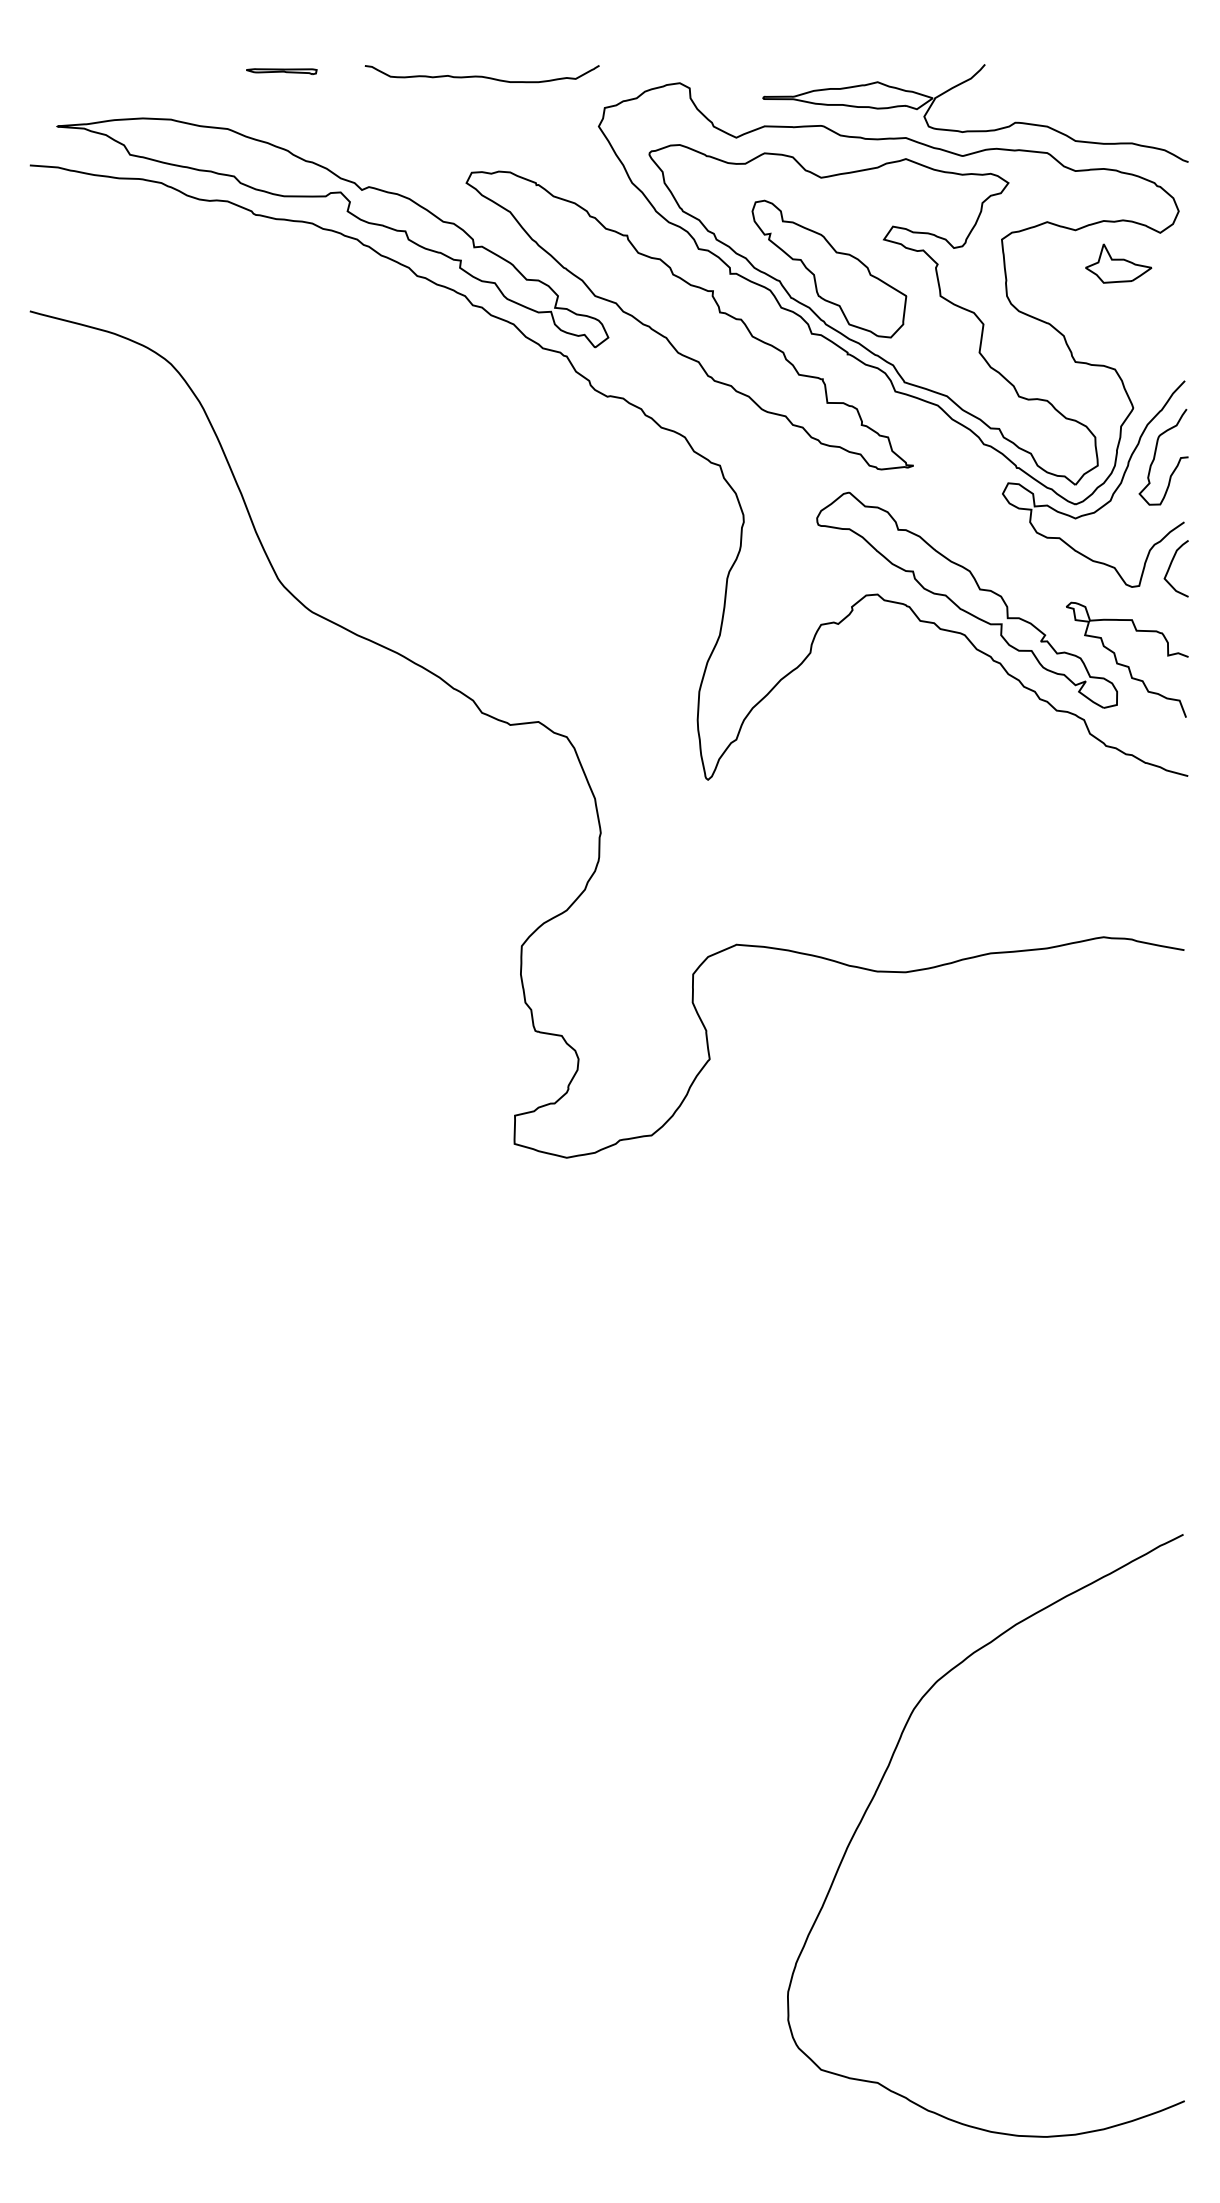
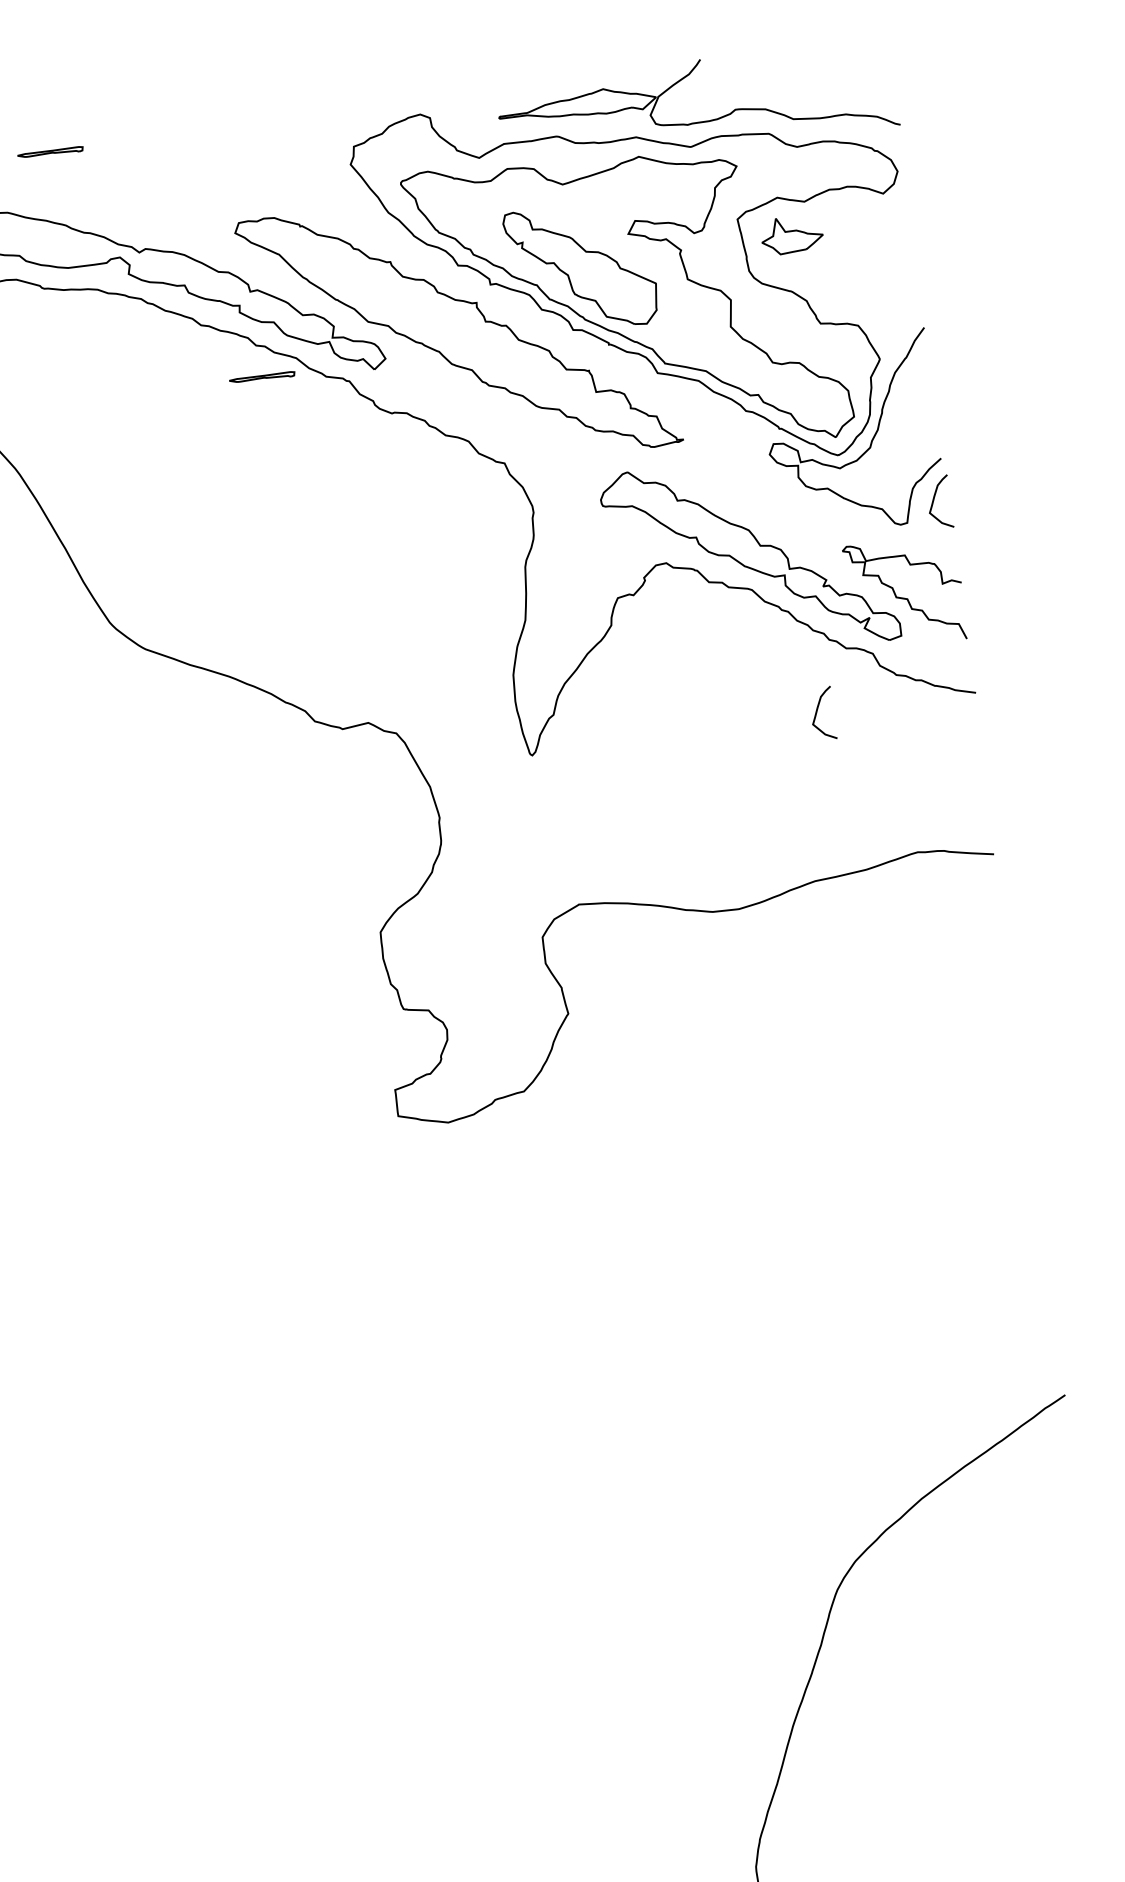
curve: (481, 75) -> (235, 131), removed
part: (1118, 263) -> (791, 234), moved
part: (474, 340) -> (262, 377), added
curve: (1155, 456) -> (906, 401), removed
curve: (1017, 773) -> (817, 711), added

